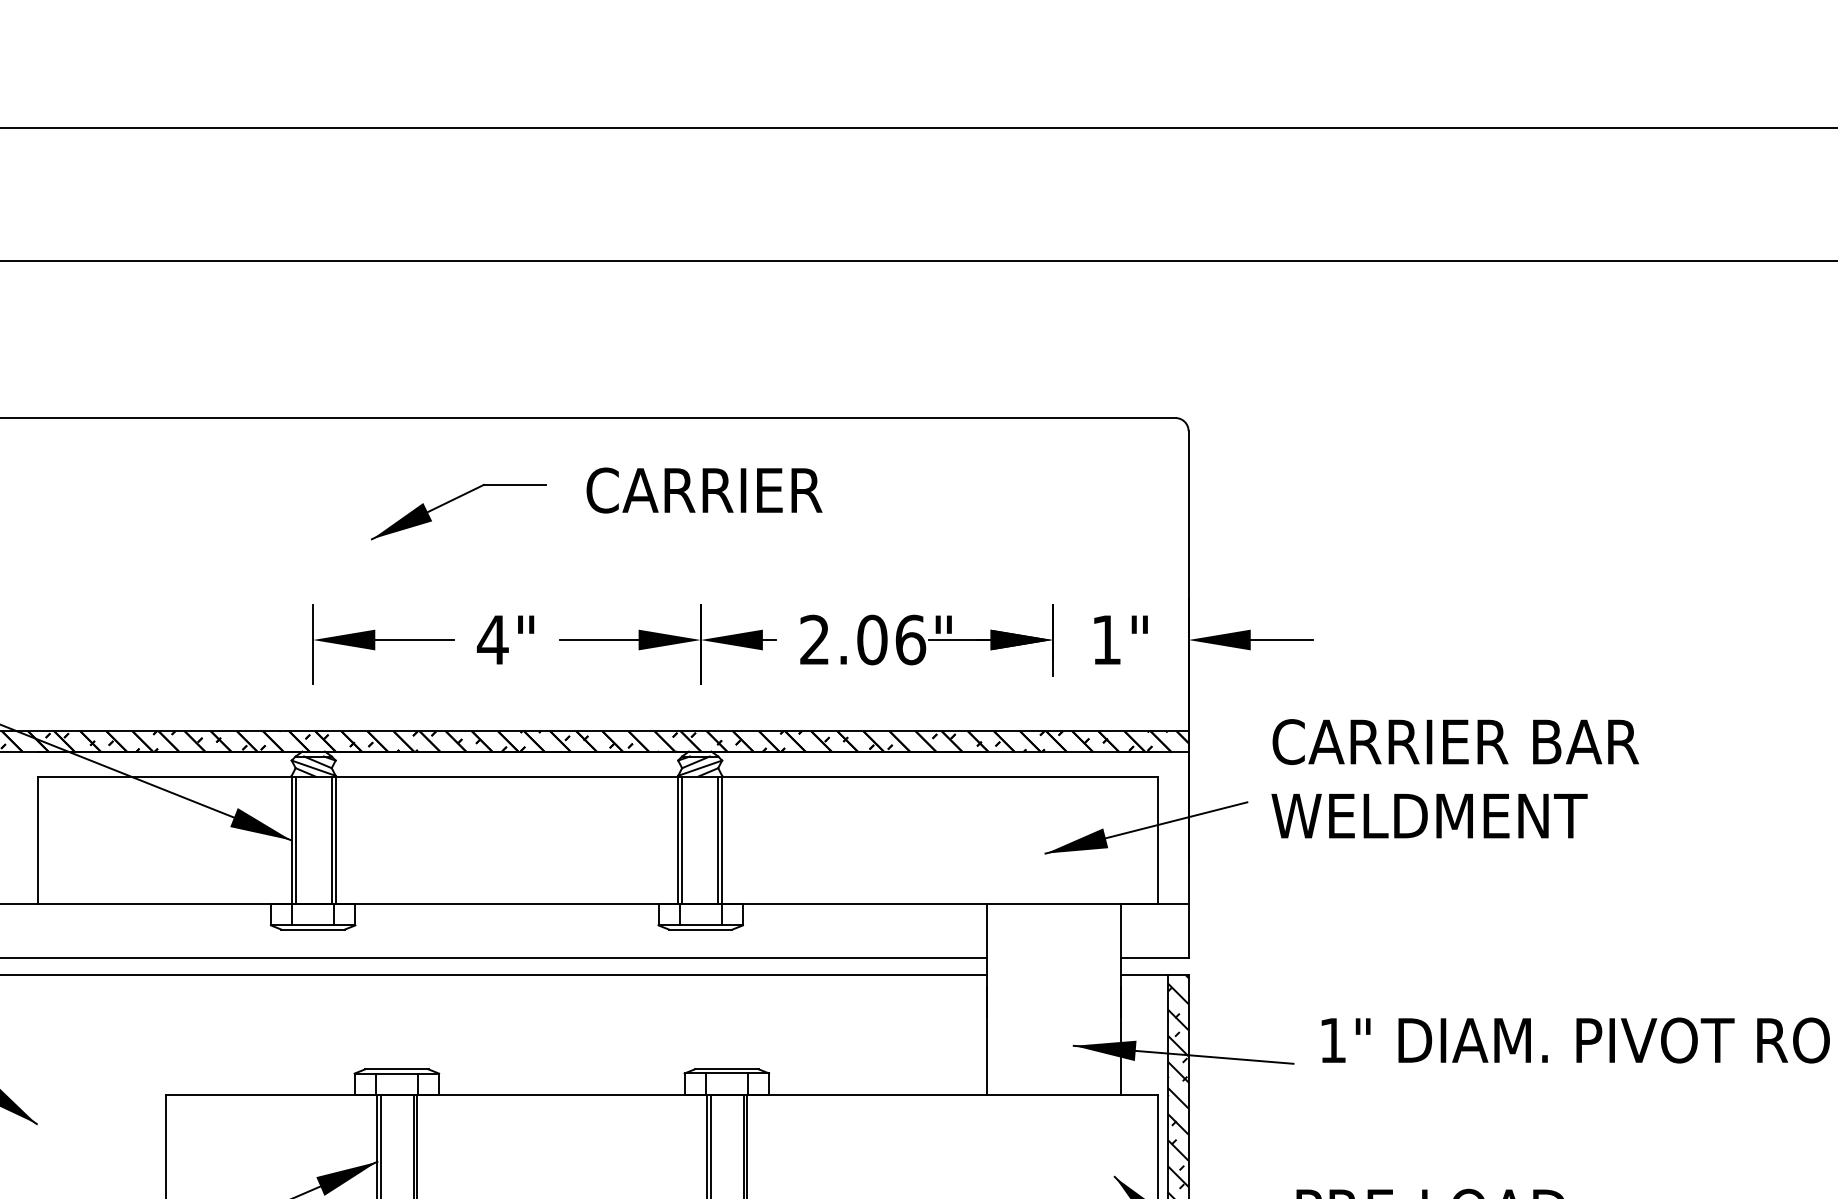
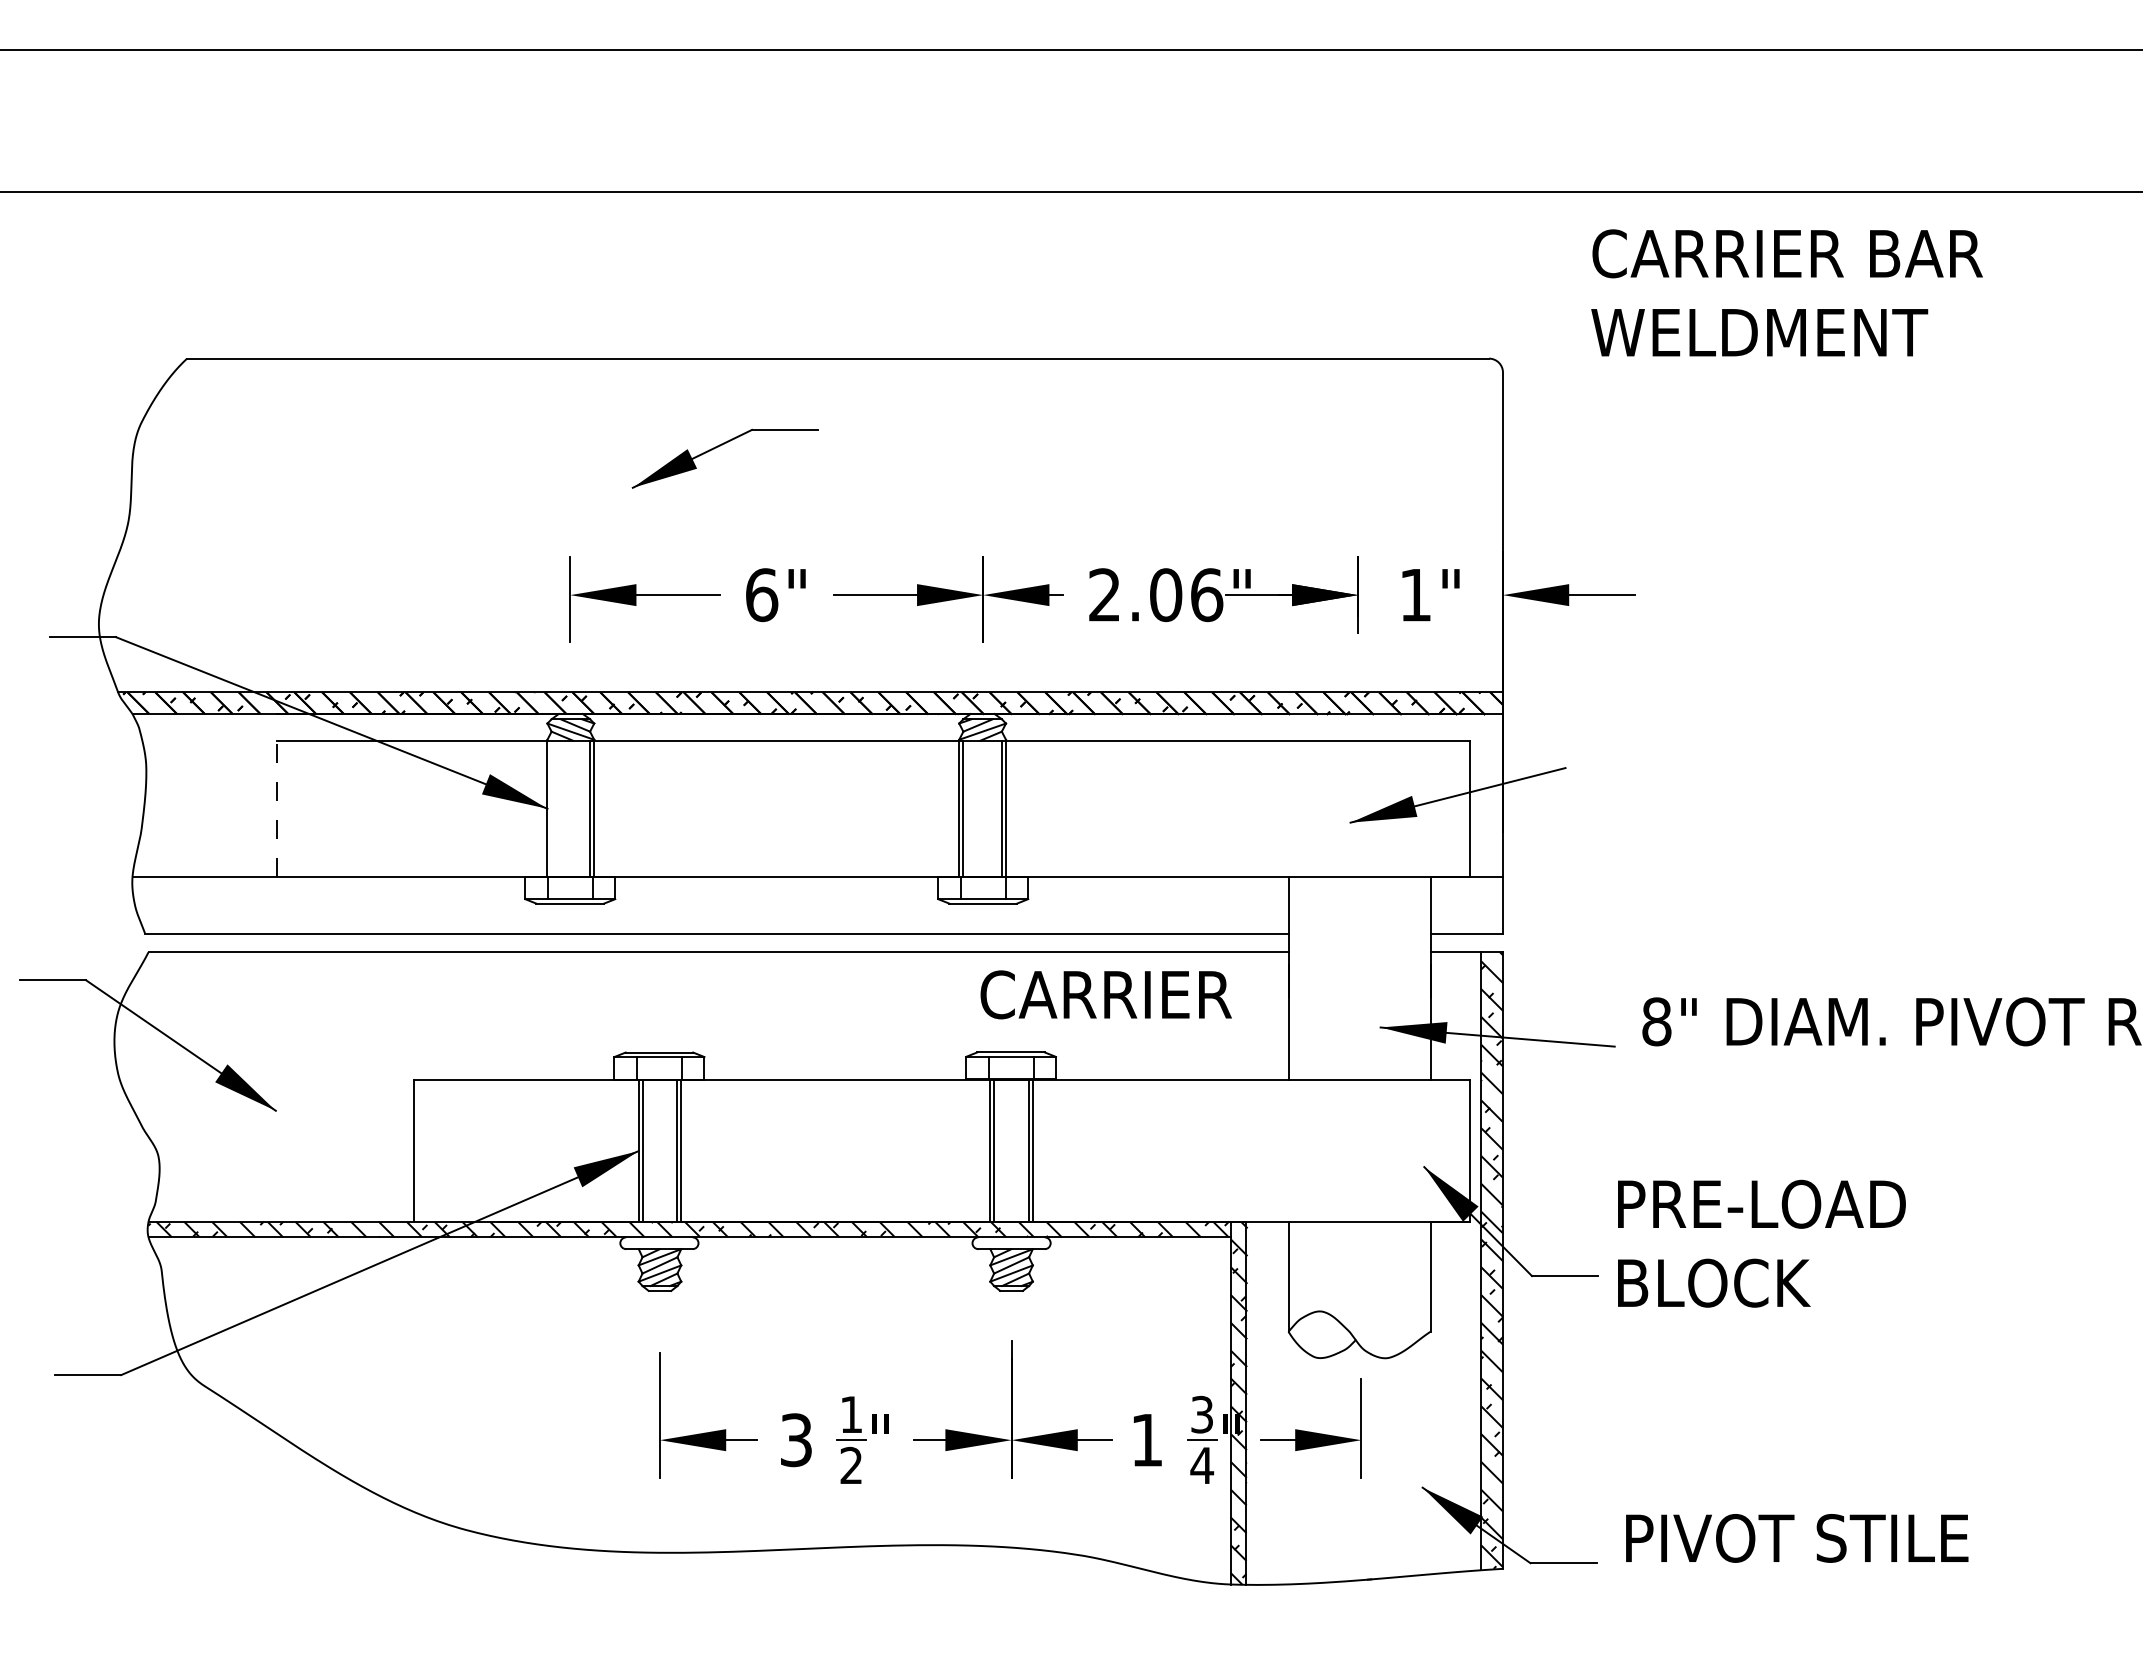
text: (703, 490) -> (1105, 994), moved
text: (492, 640) -> (761, 595), 4" -> 6"
text: (1454, 778) -> (1786, 292), moved
line: (37, 840) -> (276, 808), solid -> dashed
line: (295, 840) -> (551, 808), removed
text: (1332, 1040) -> (1656, 1021), 1" -> 8"

